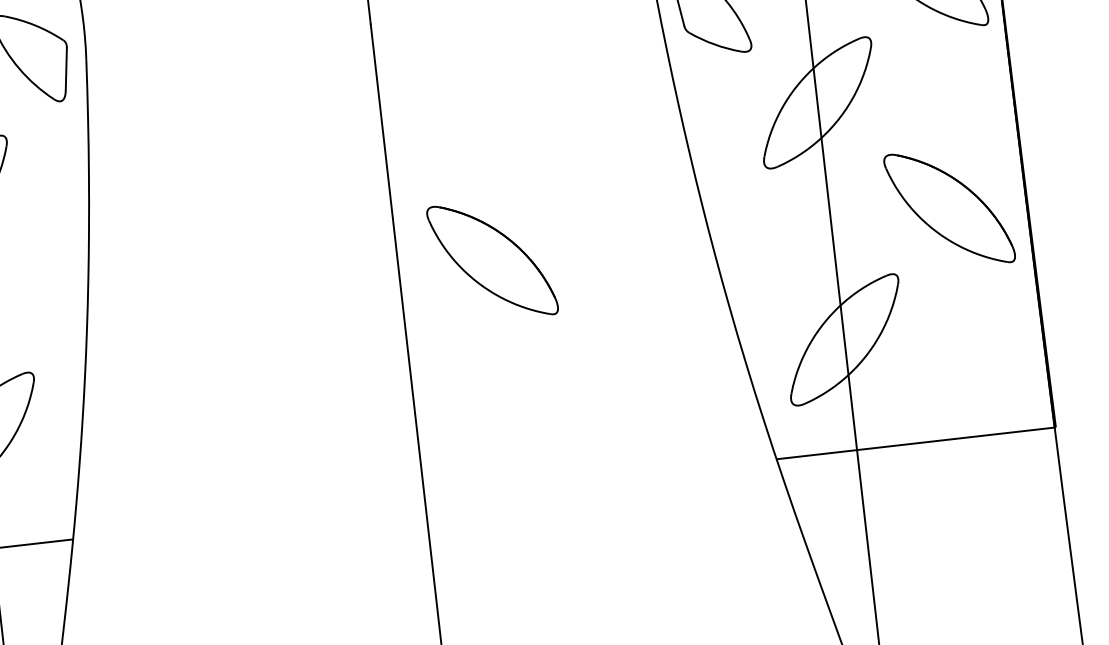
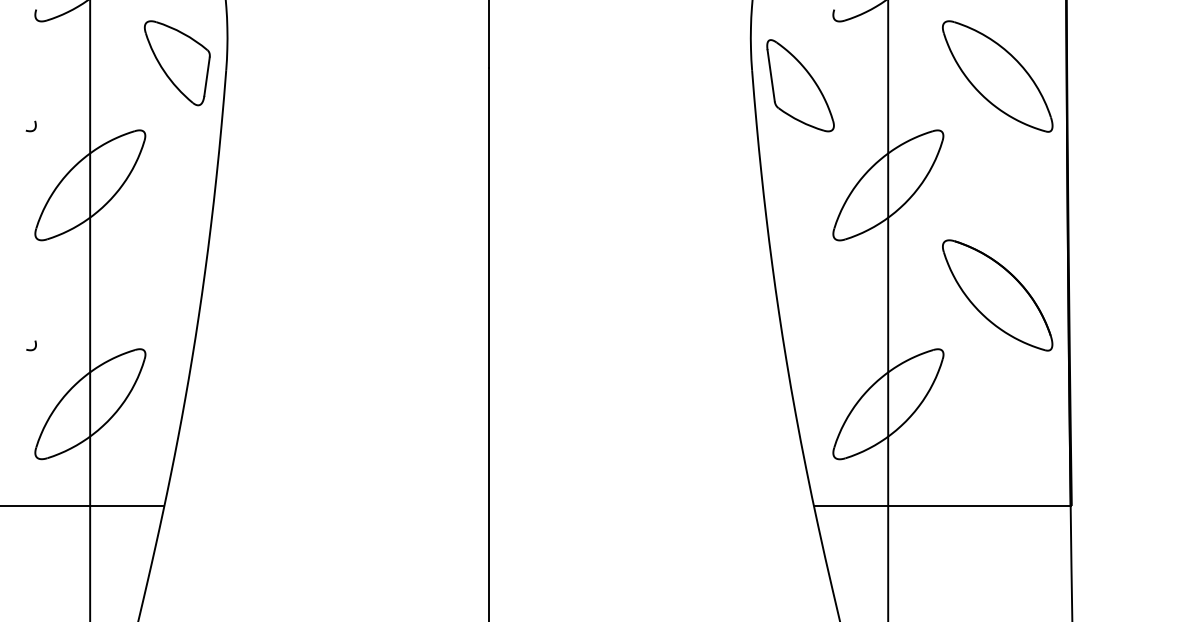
part: (492, 260) -> (575, 295), removed

